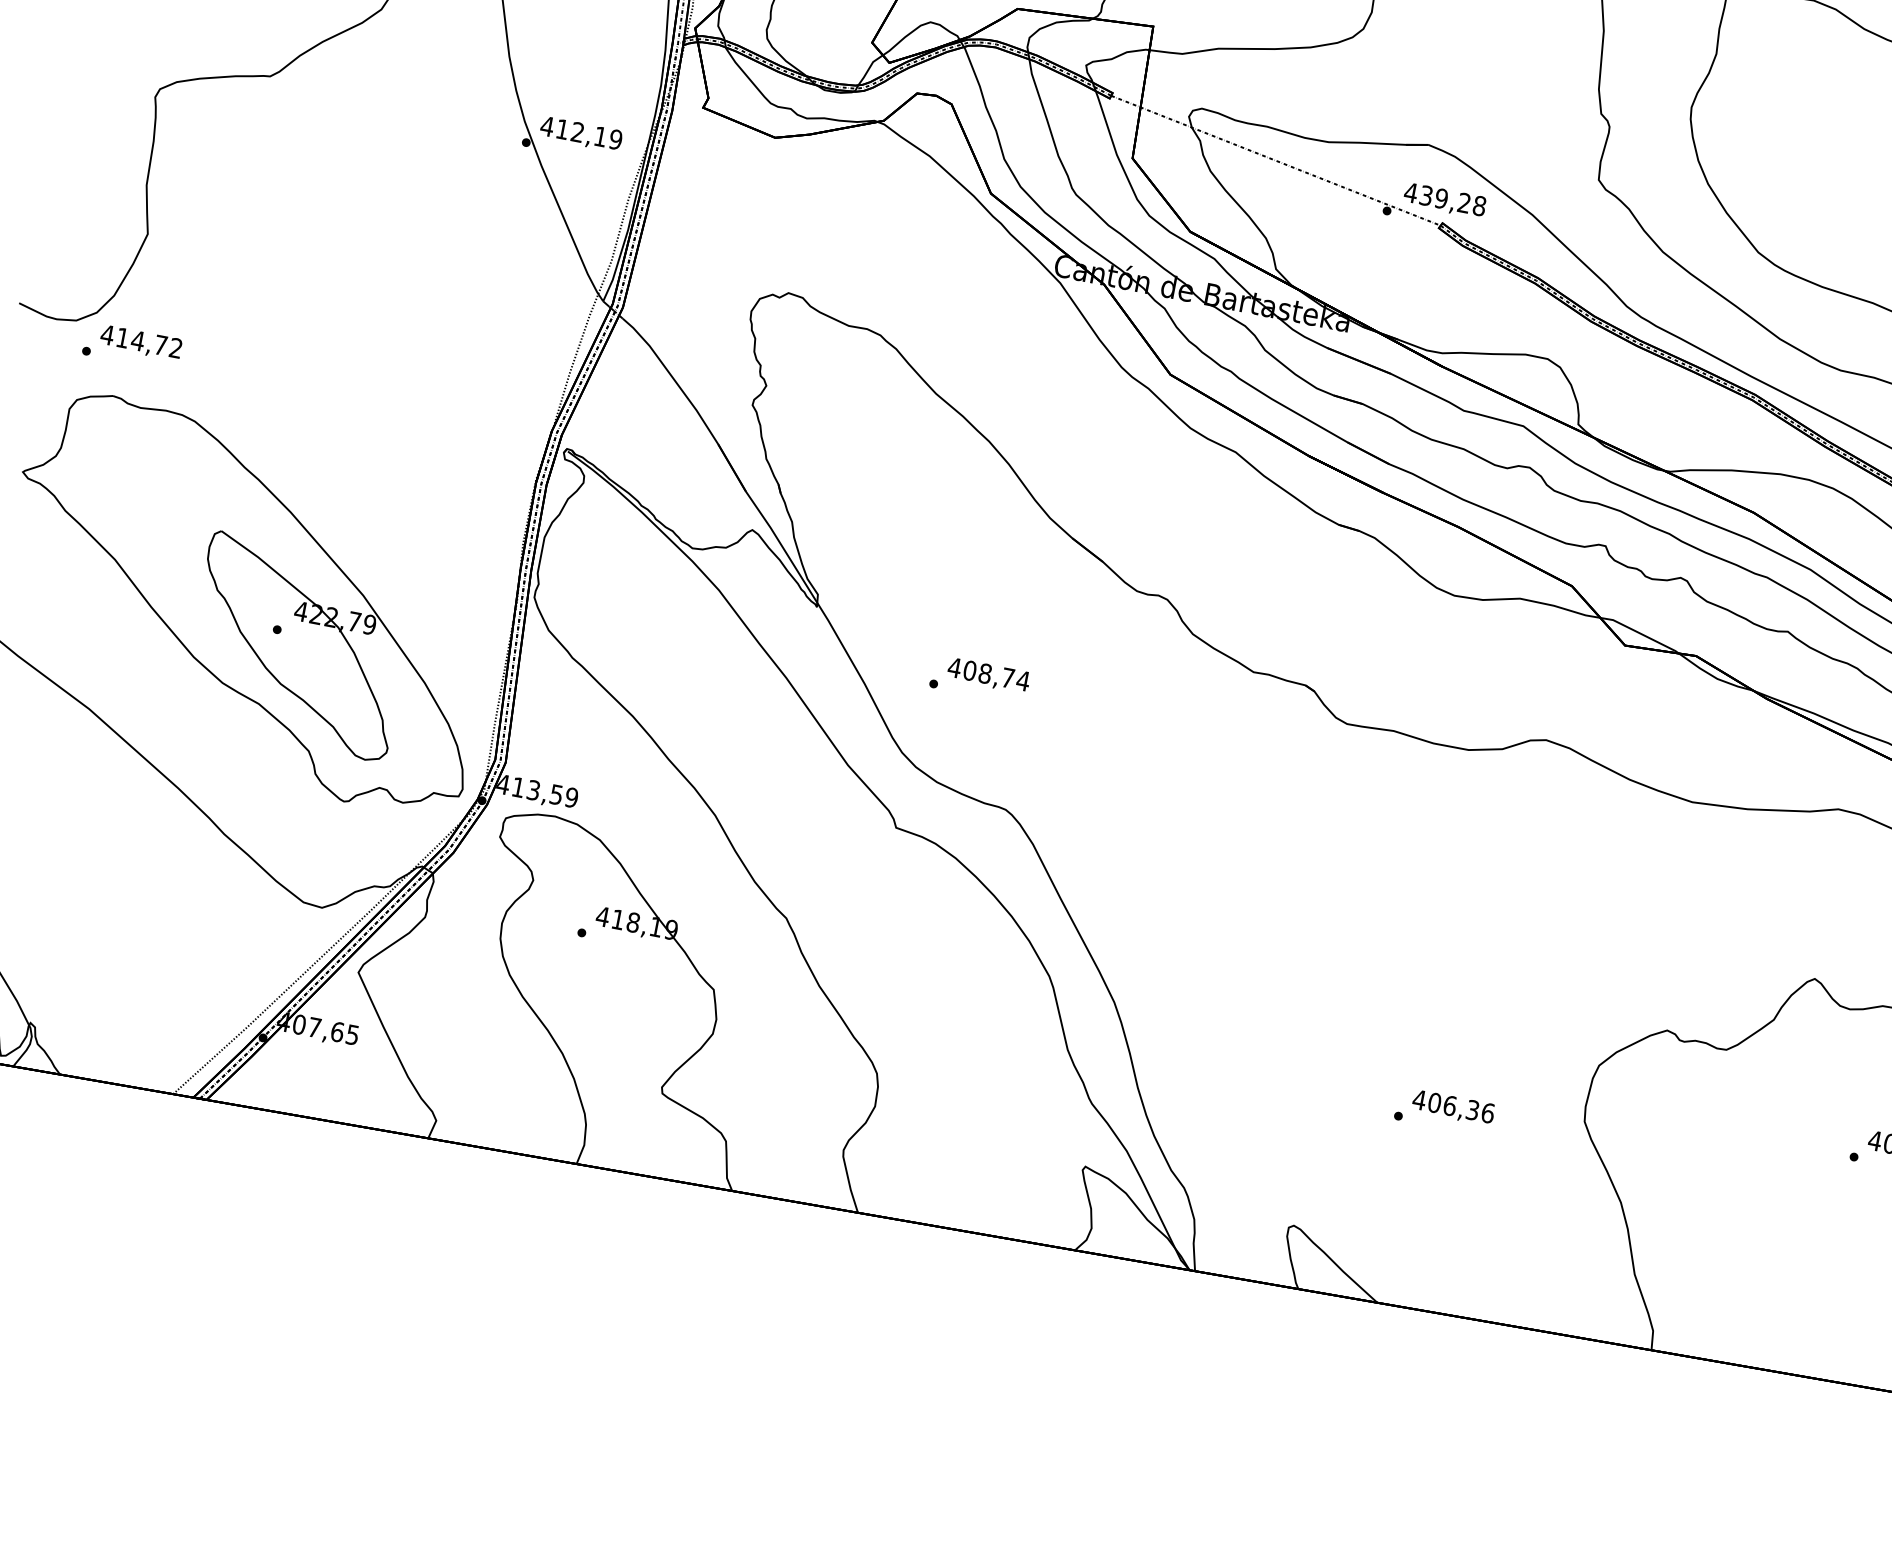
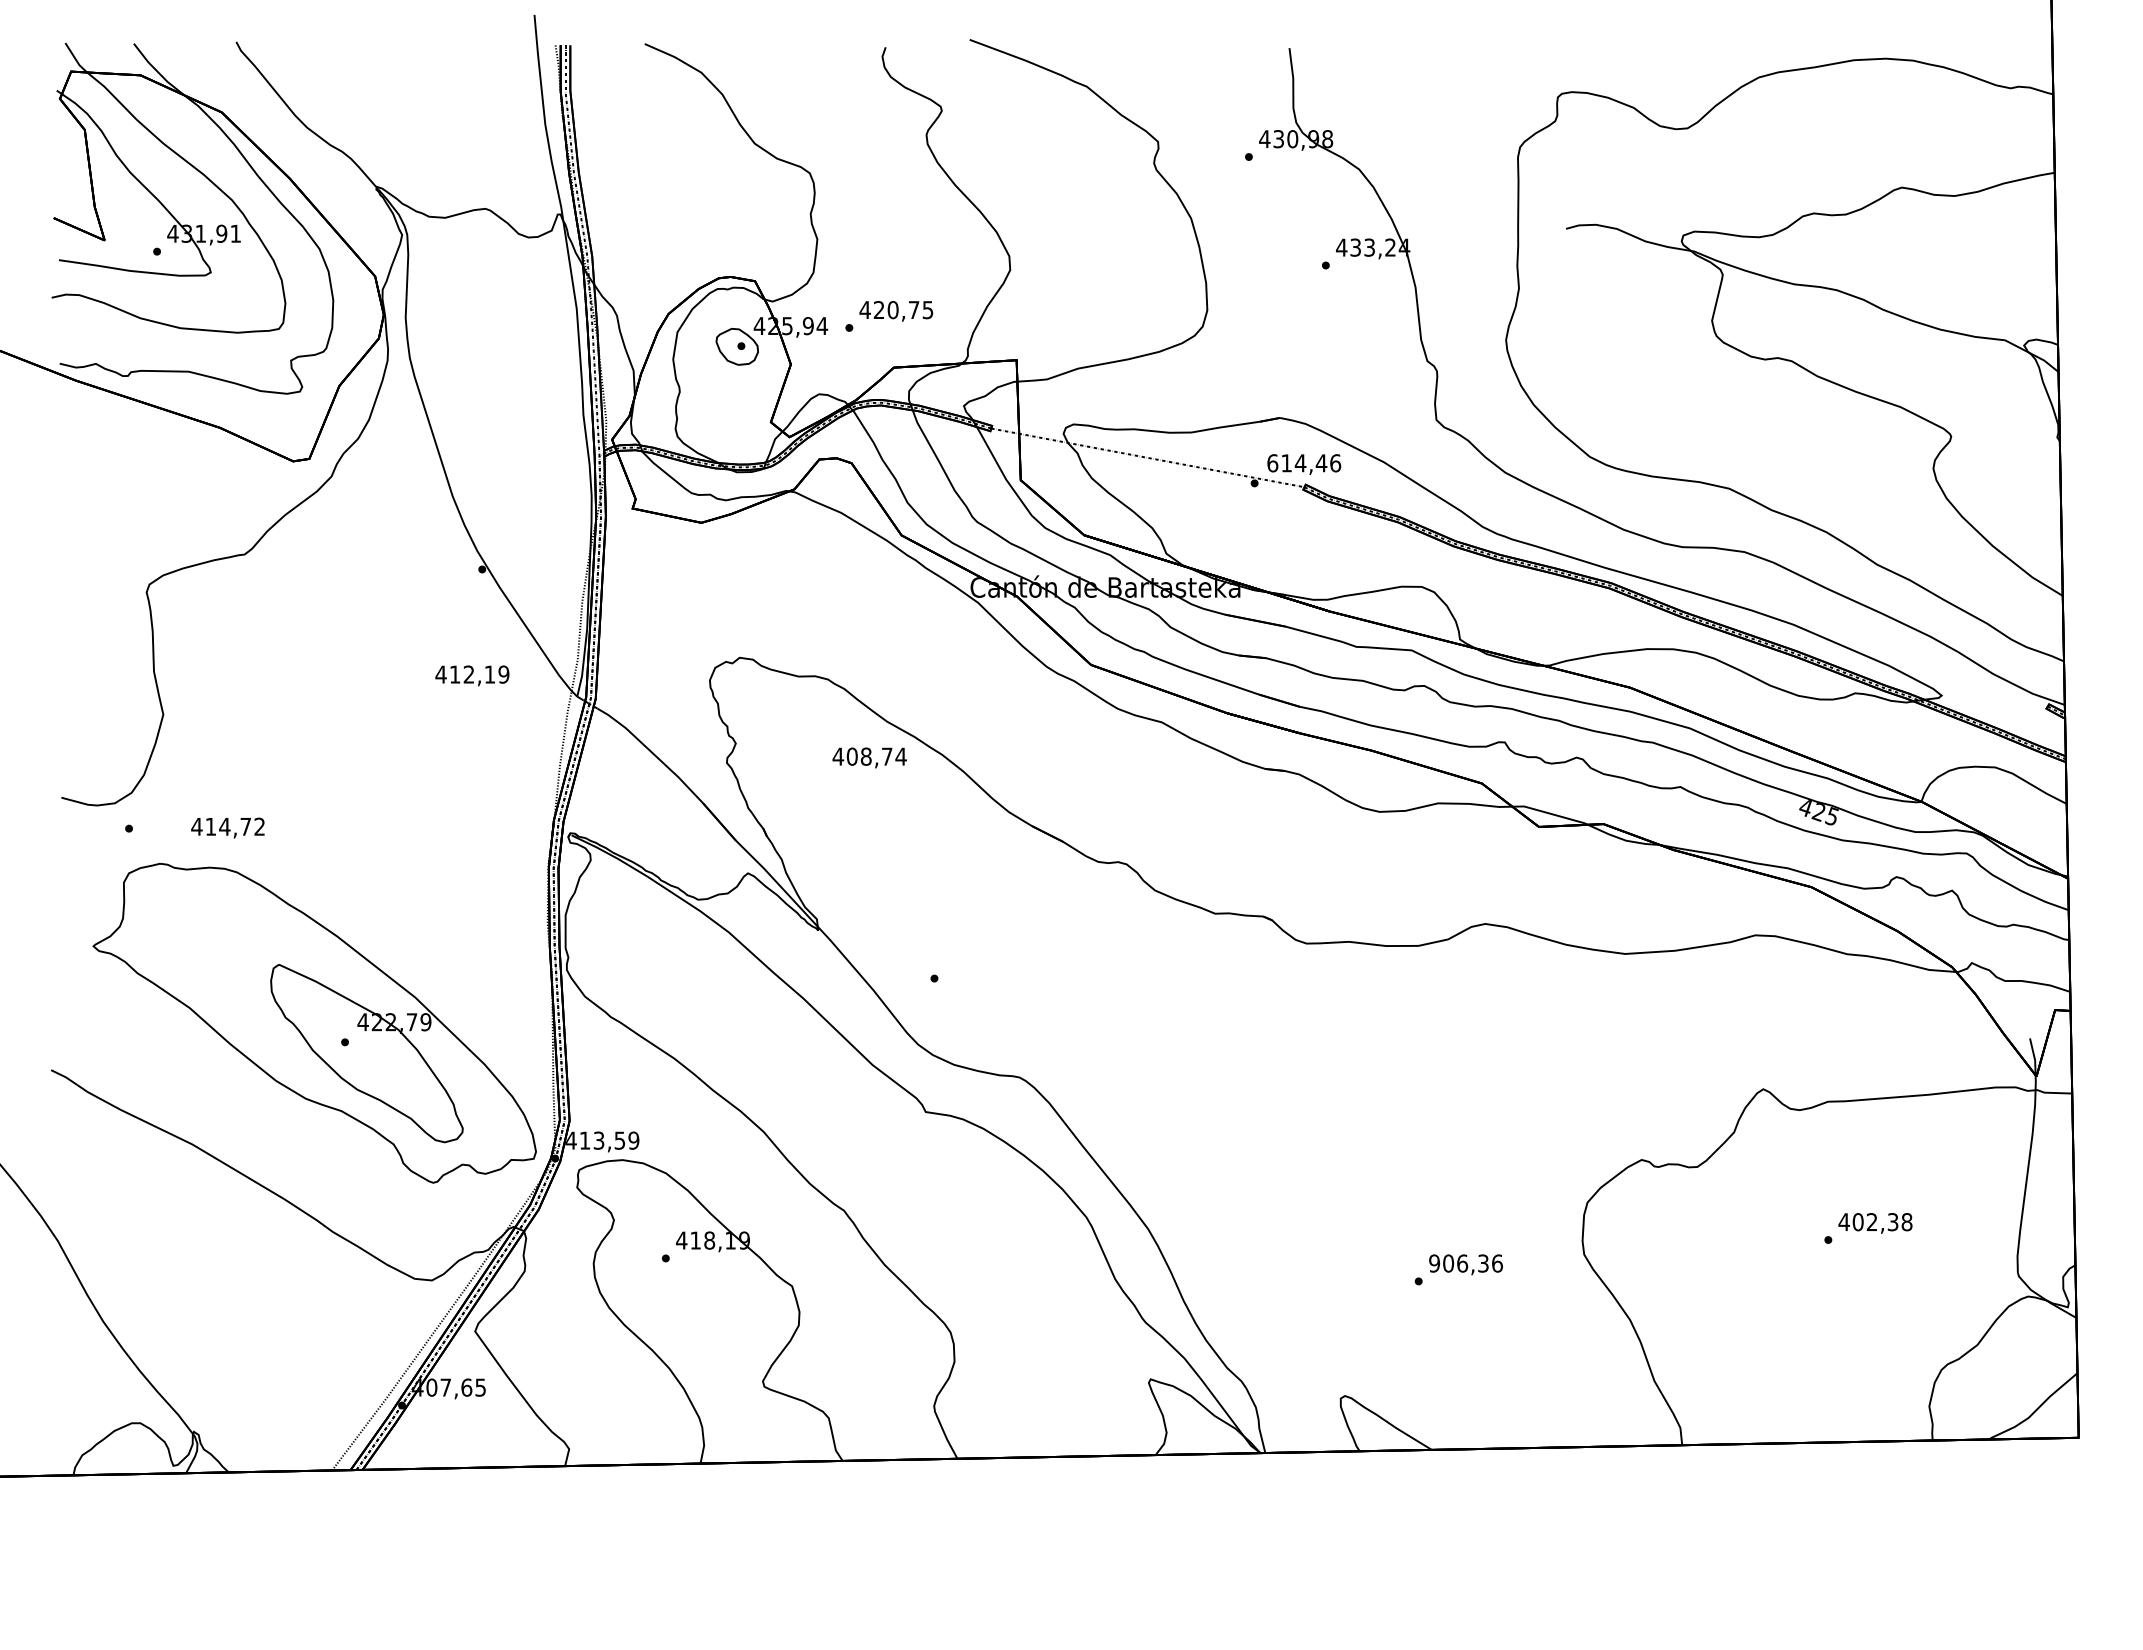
text: (581, 134) -> (472, 675), moved
text: (1445, 199) -> (1304, 463), 439,28 -> 614,46
text: (140, 342) -> (227, 827), moved
text: (988, 675) -> (869, 757), moved
text: (1419, 1099) -> (1434, 1263), 406,36 -> 906,36

